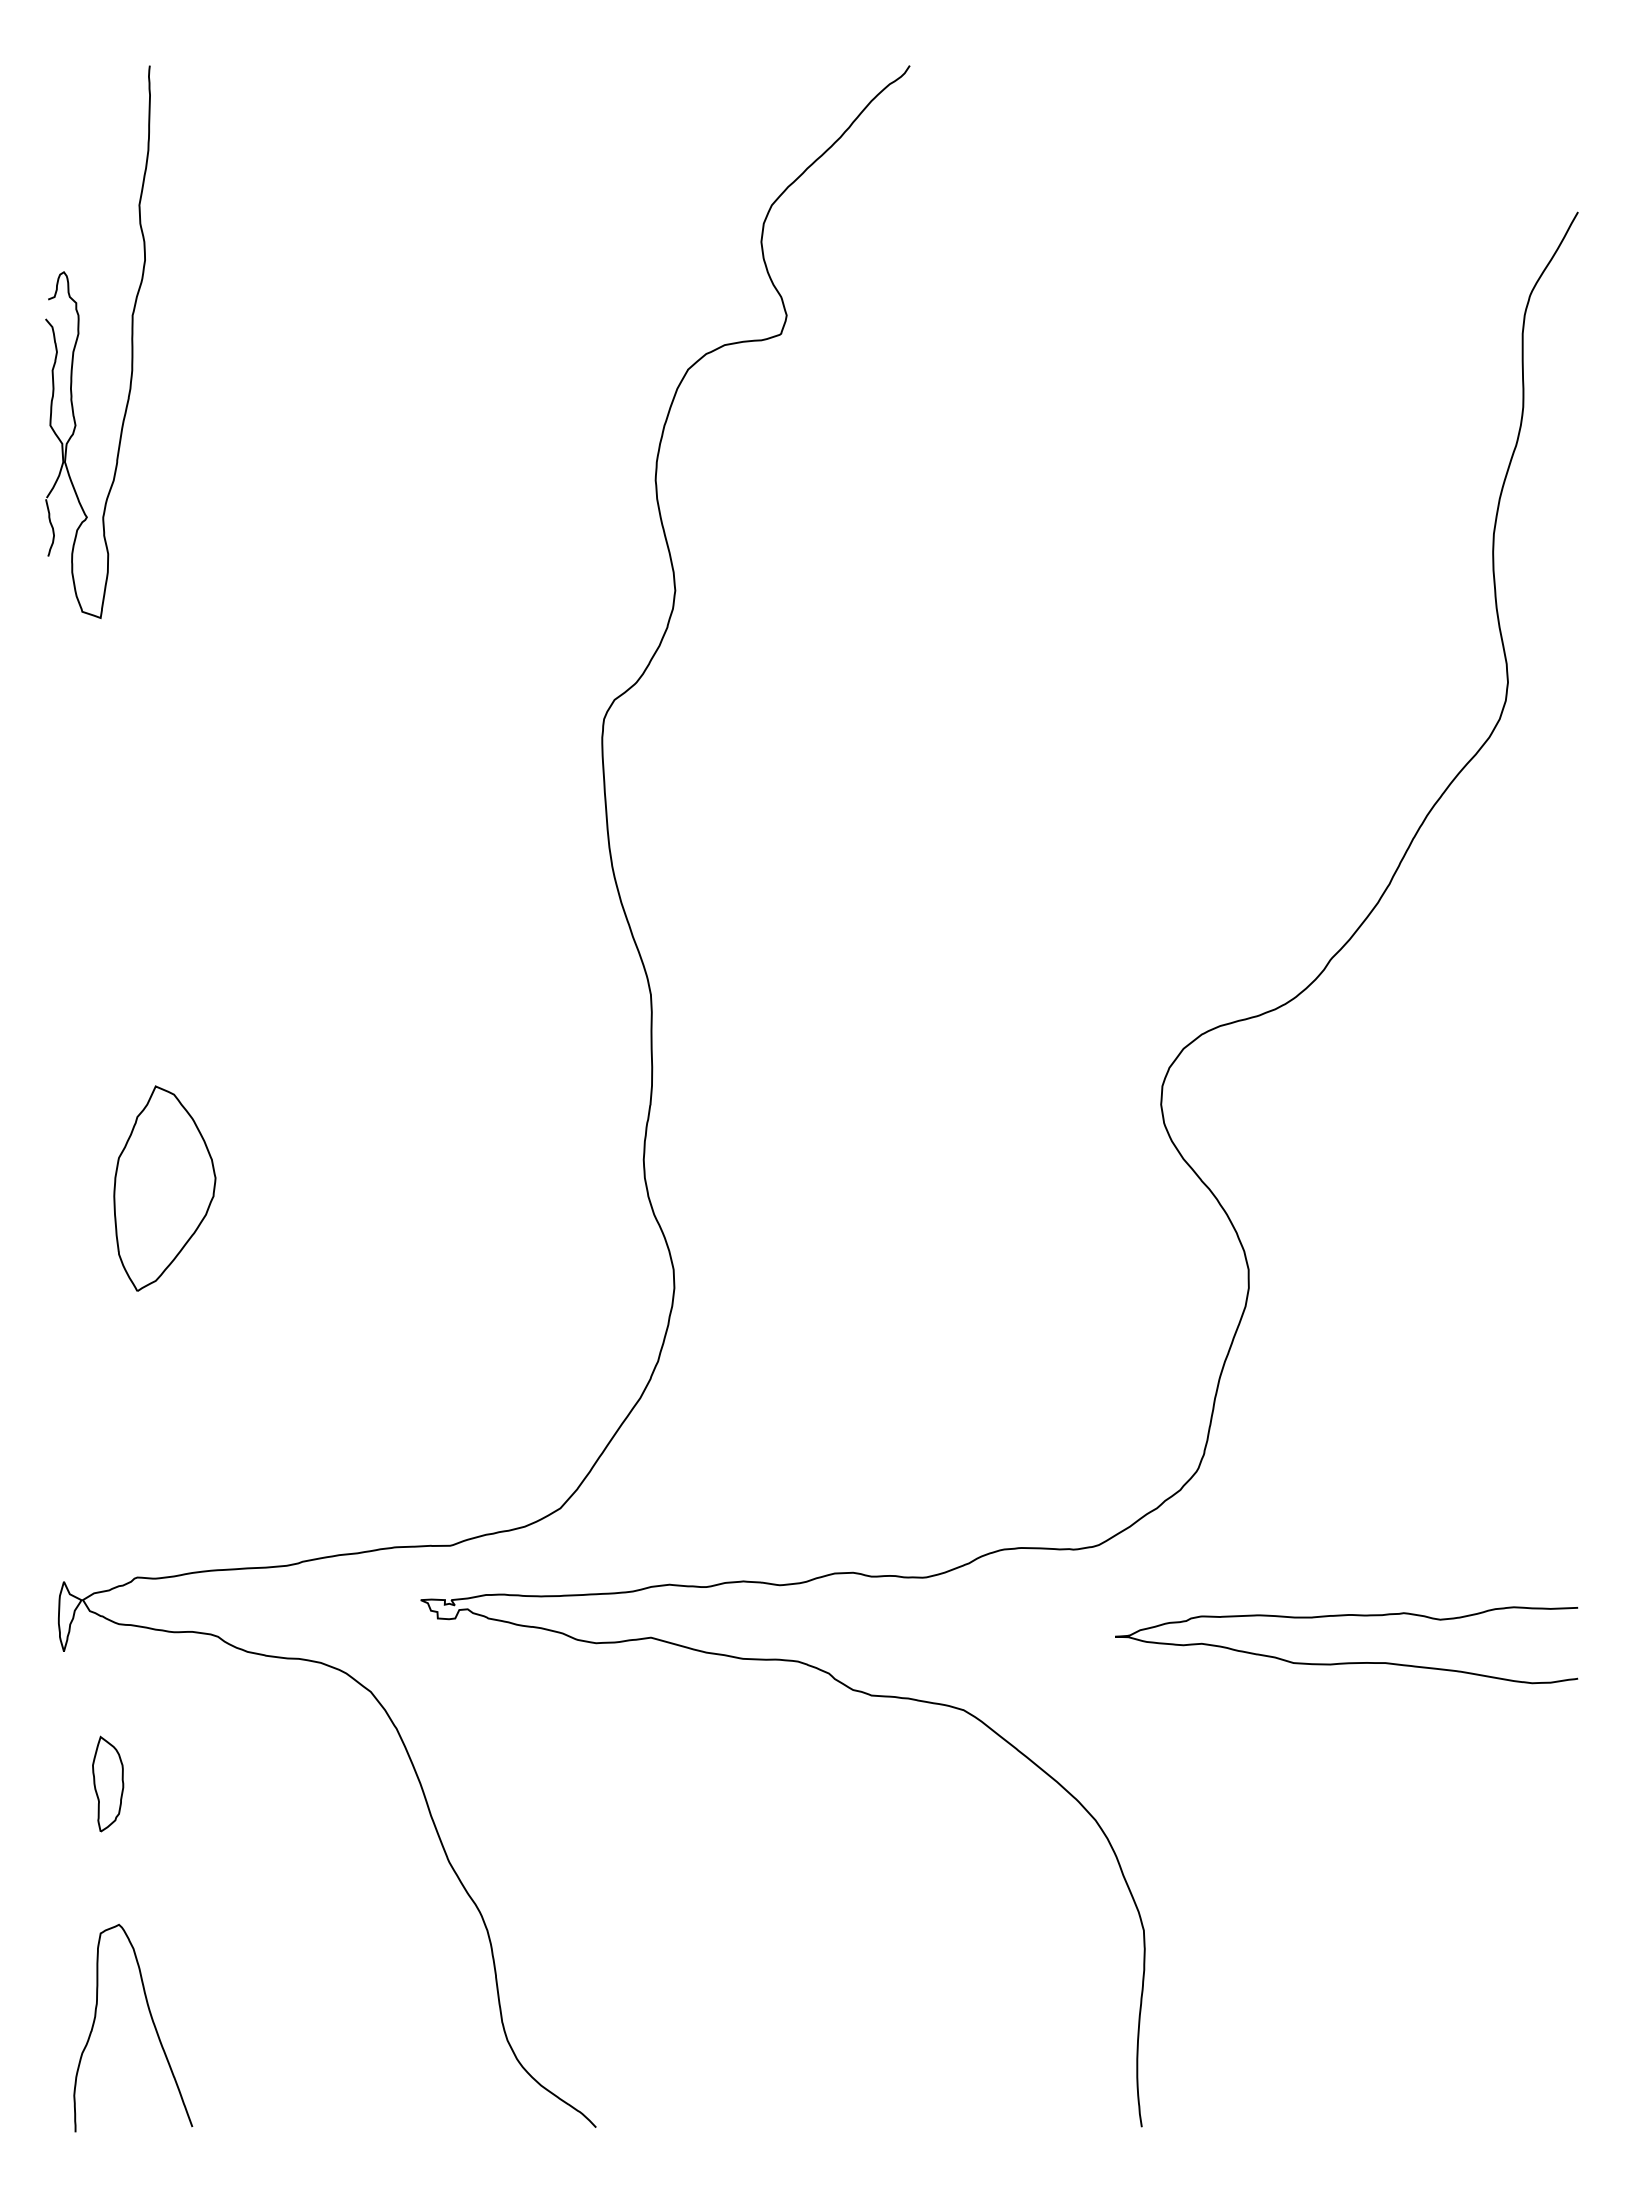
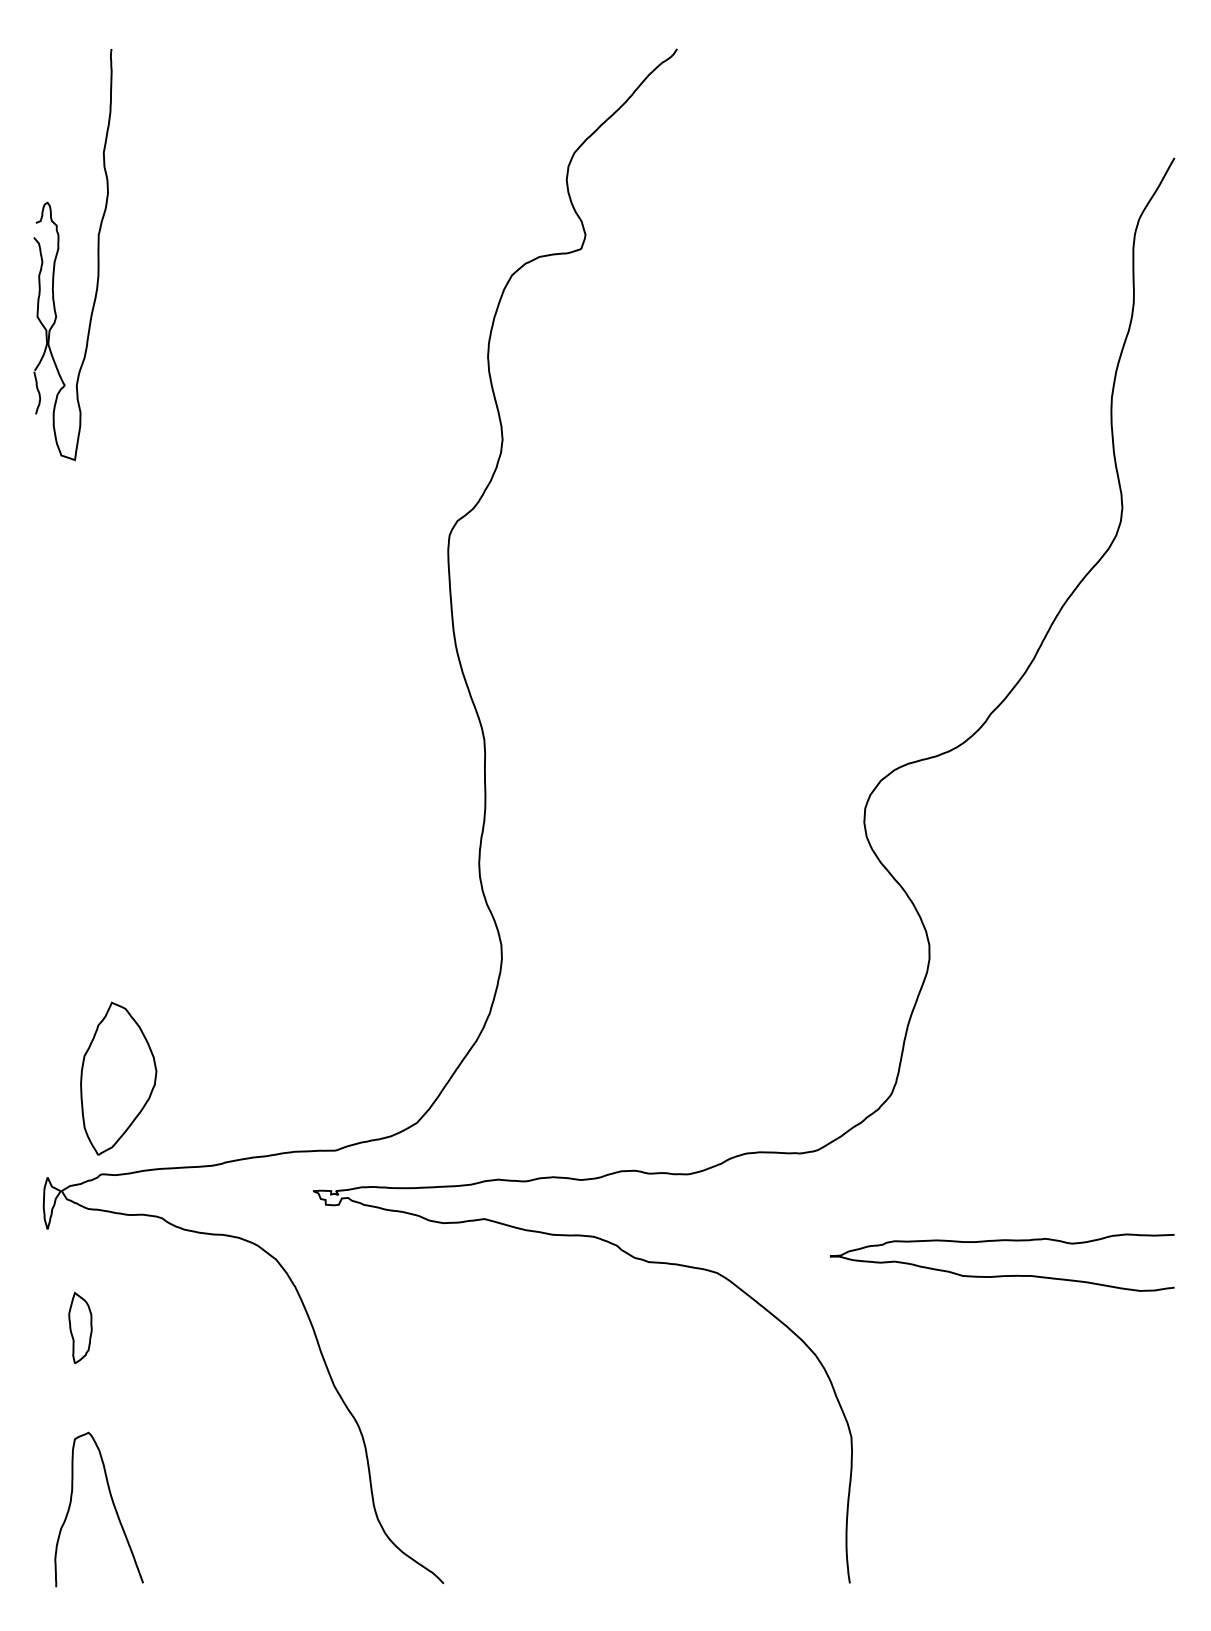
part: (164, 1188) -> (118, 1078), moved
curve: (1346, 1662) -> (1002, 1275), moved

